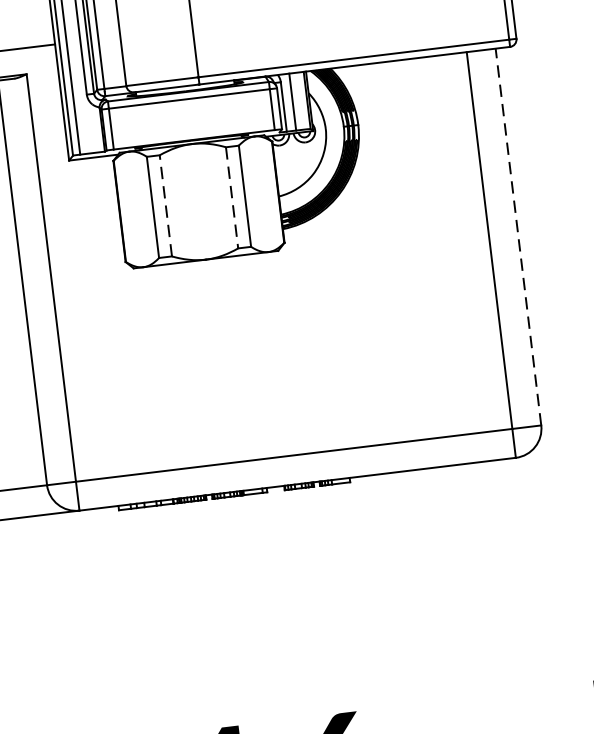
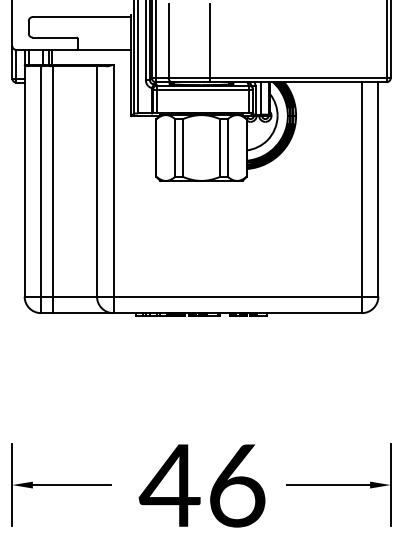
line: (232, 198) -> (220, 148), dashed -> solid
line: (165, 206) -> (182, 148), dashed -> solid
line: (518, 235) -> (378, 188), dashed -> solid

